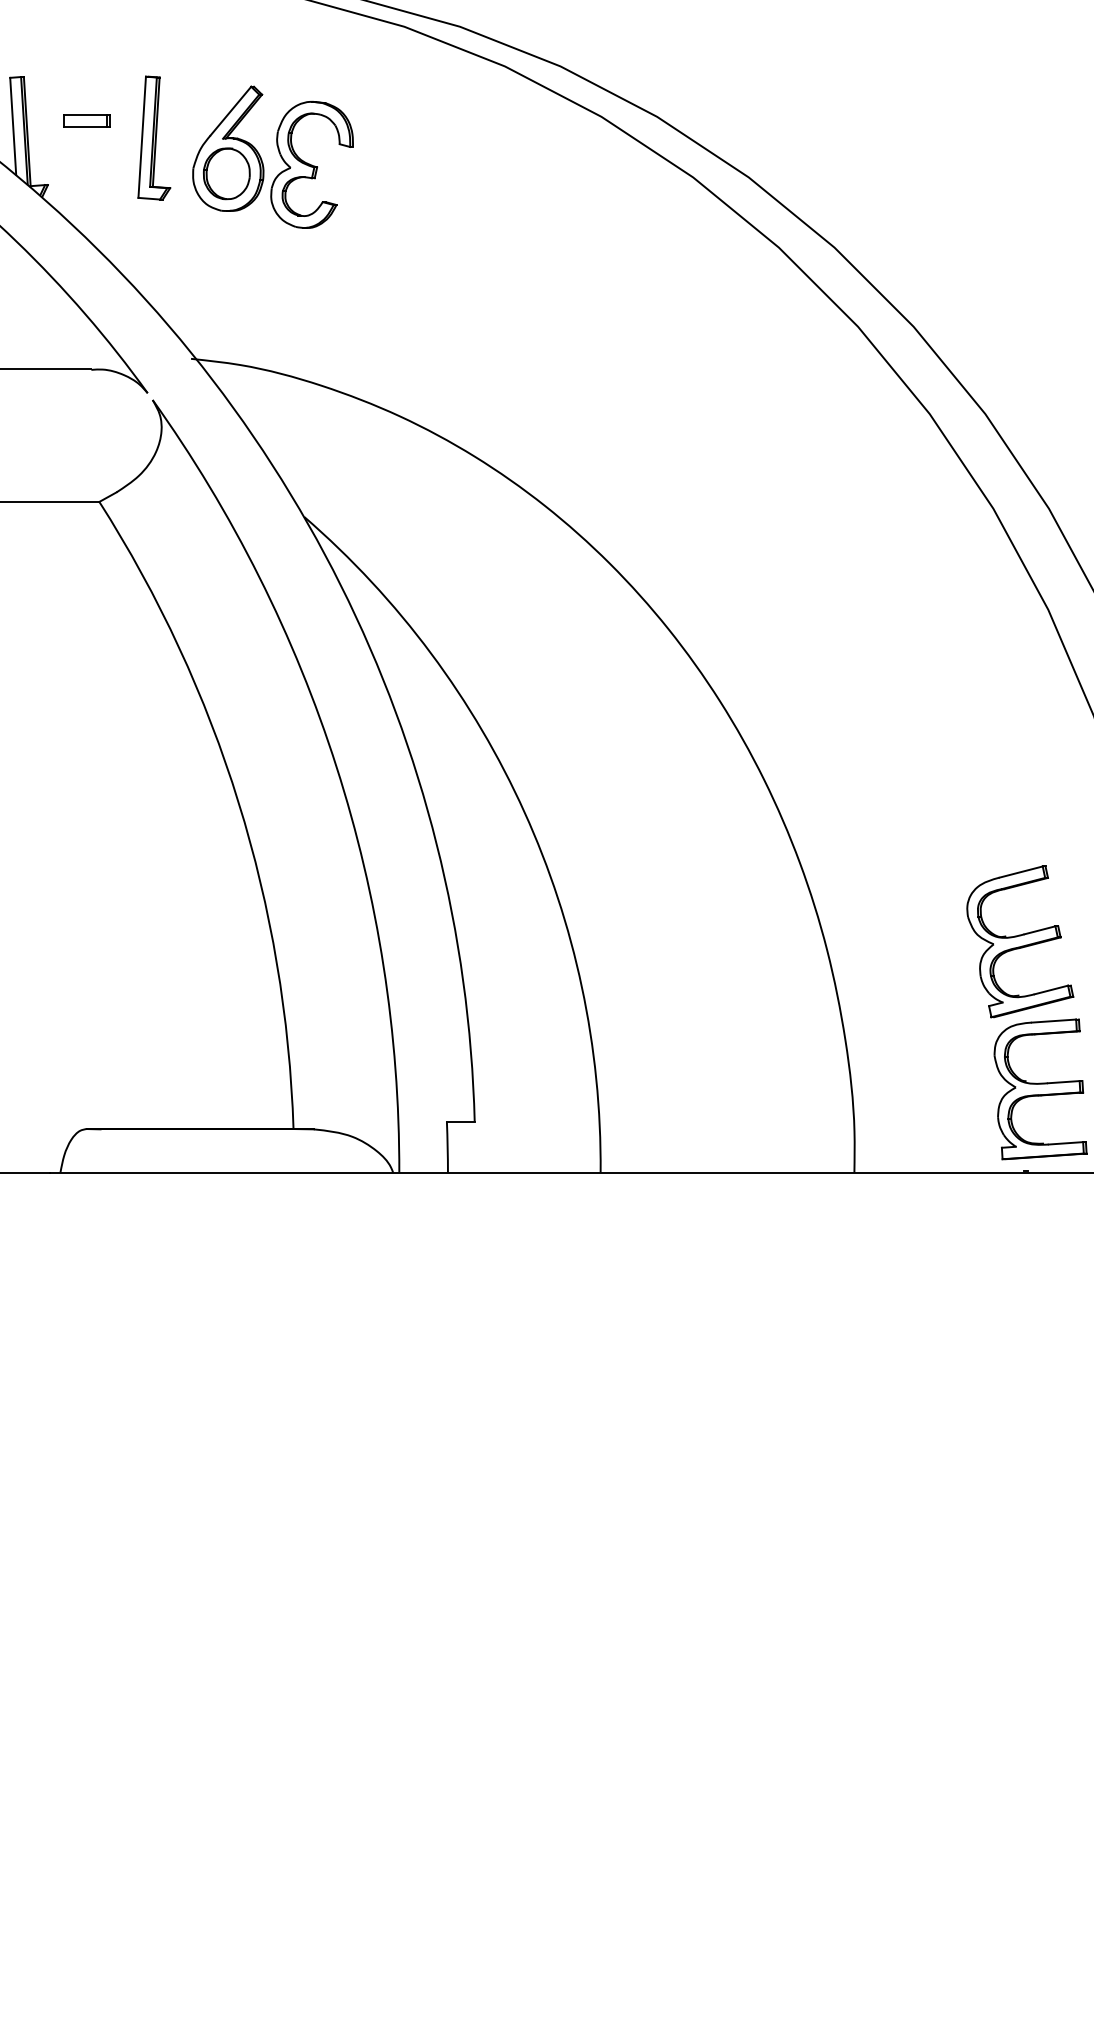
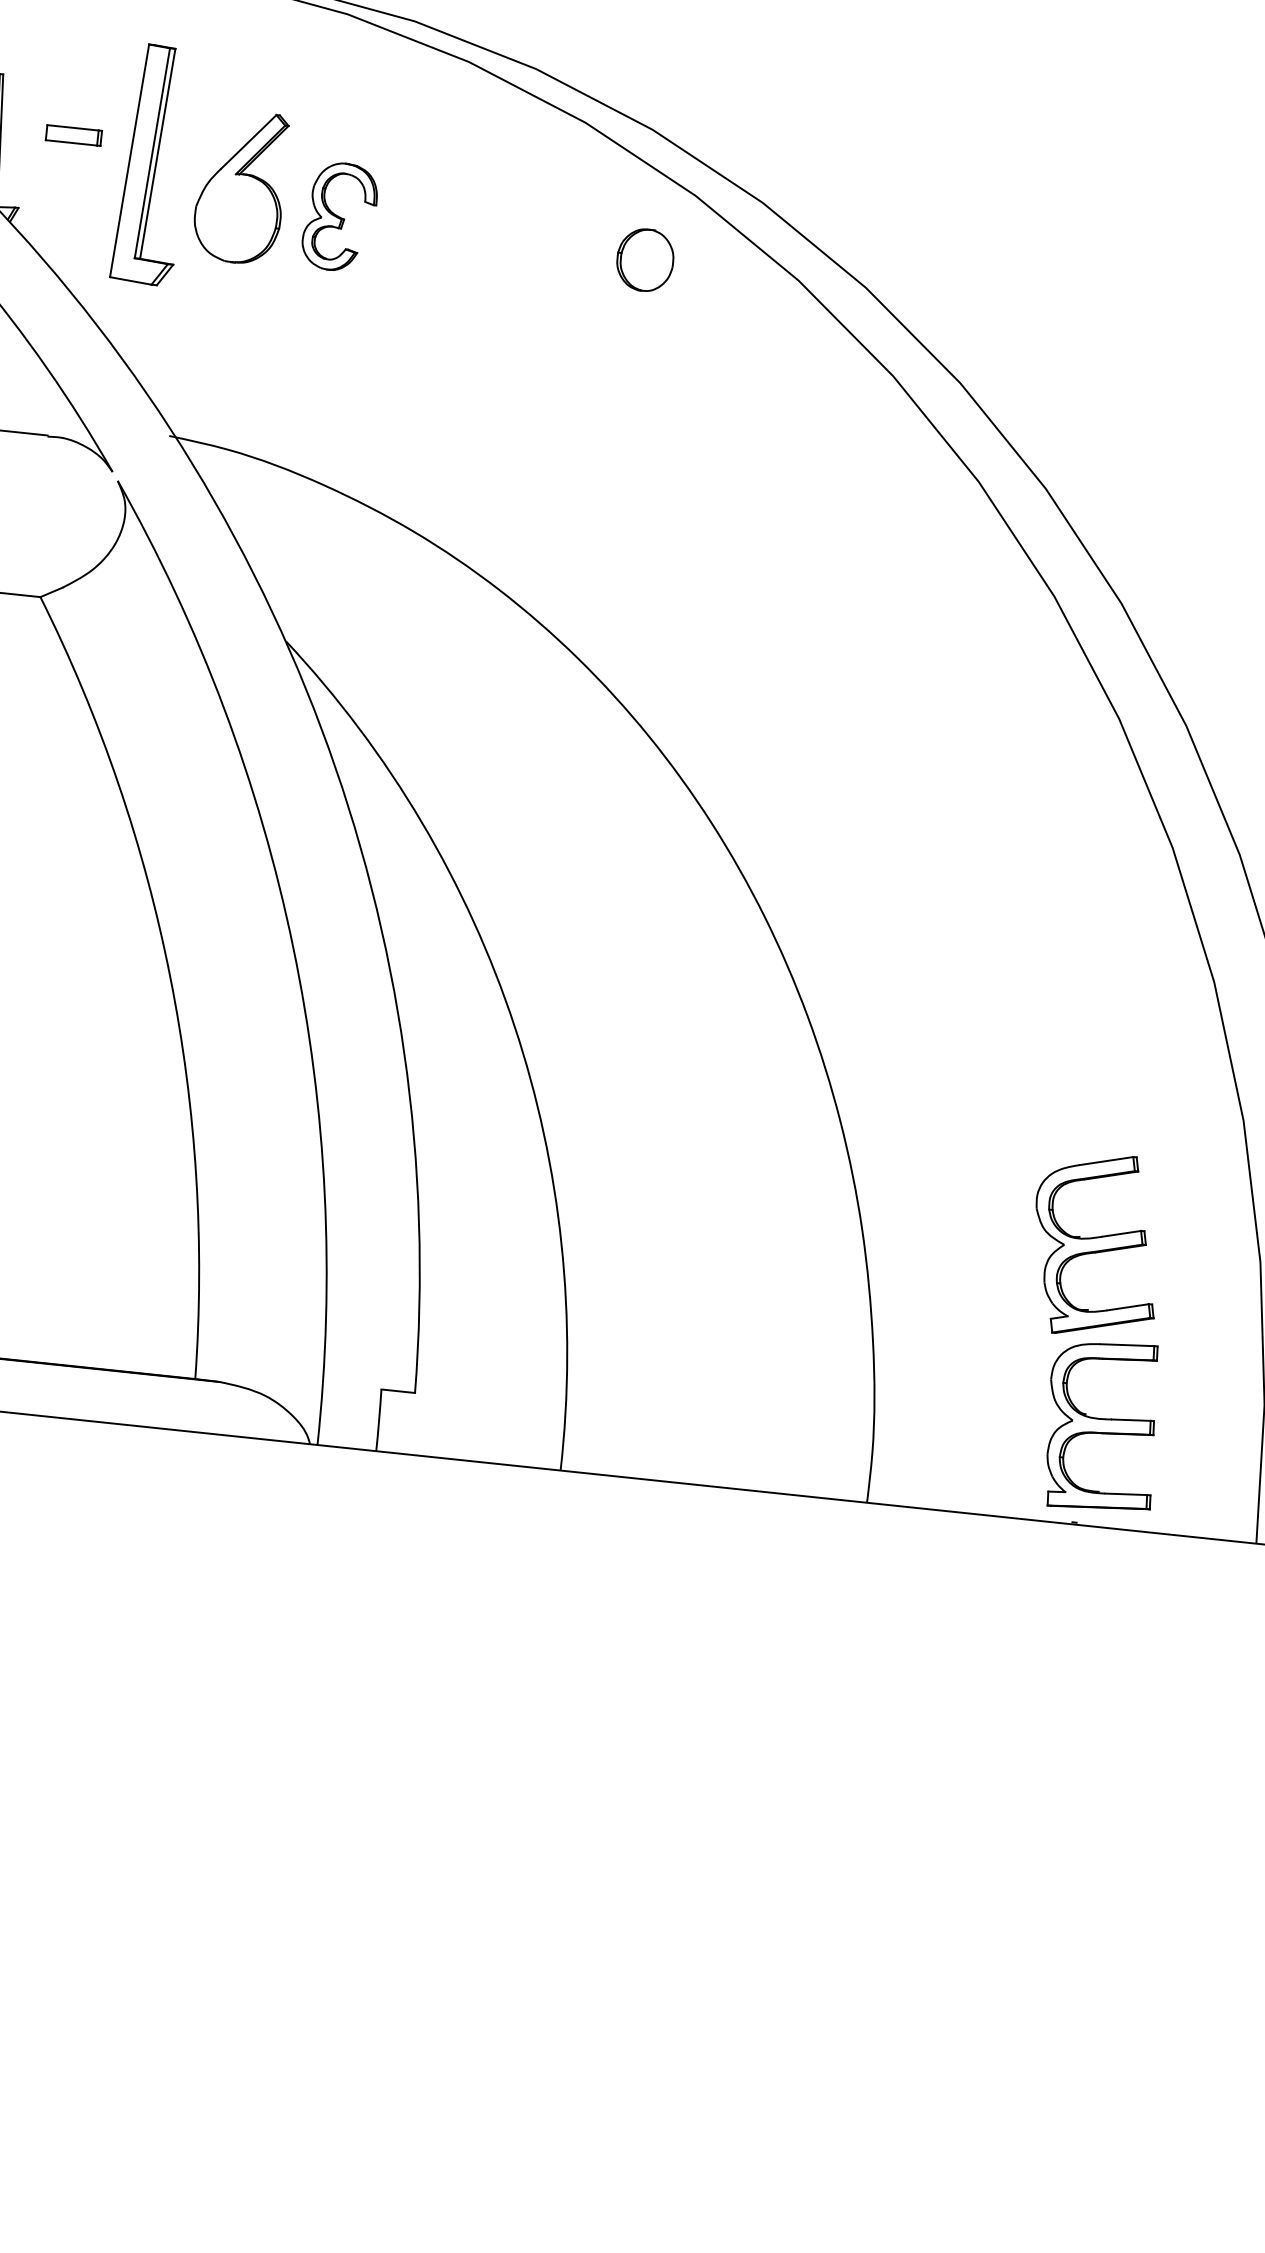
part: (154, 137) -> (153, 164), size x1.6
part: (311, 164) -> (339, 216), size x0.7
part: (226, 173) -> (644, 259), moved

